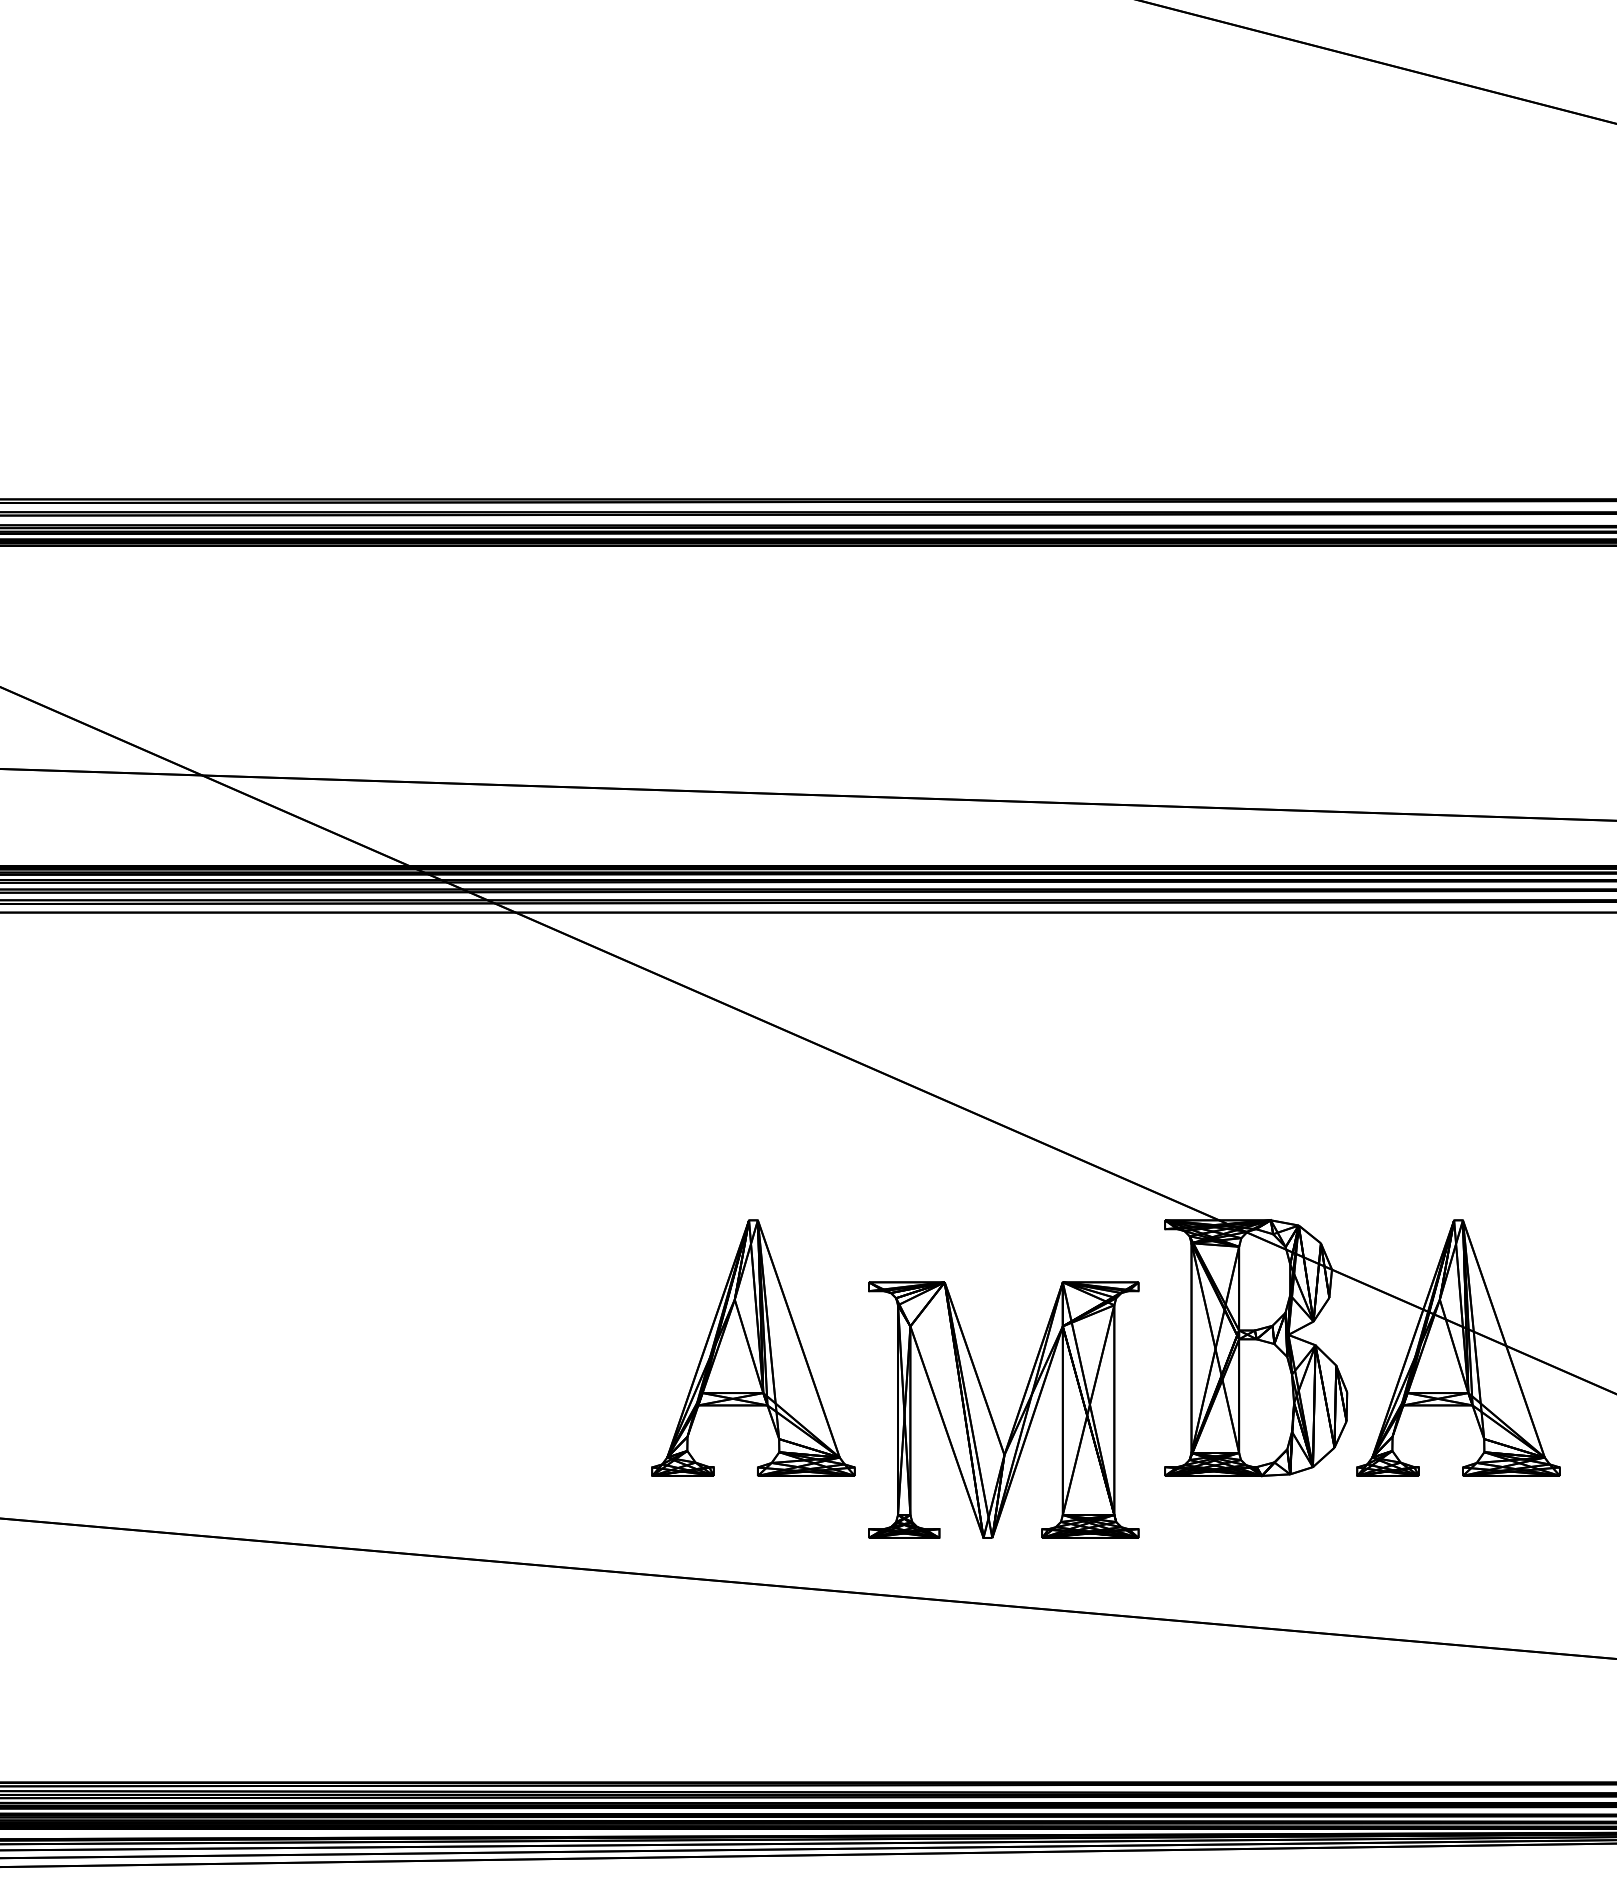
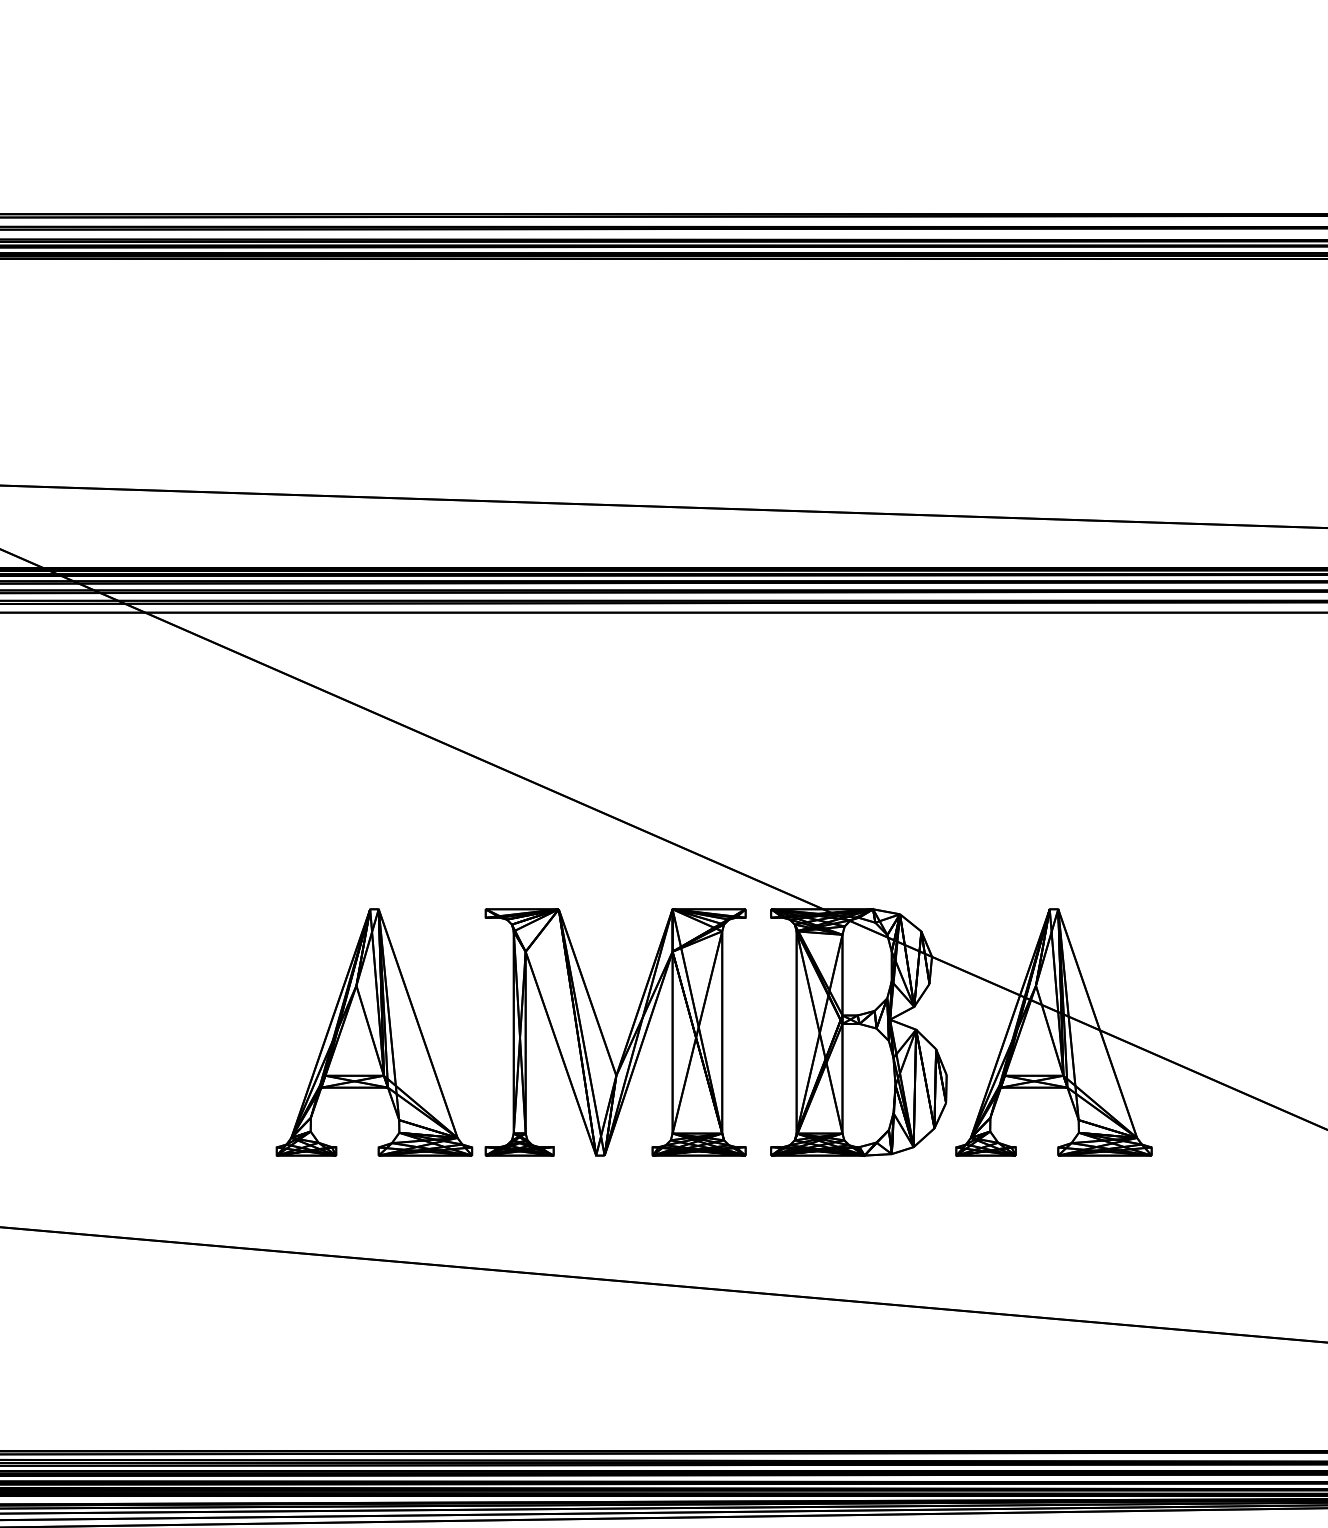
part: (991, 1413) -> (603, 1035), moved

